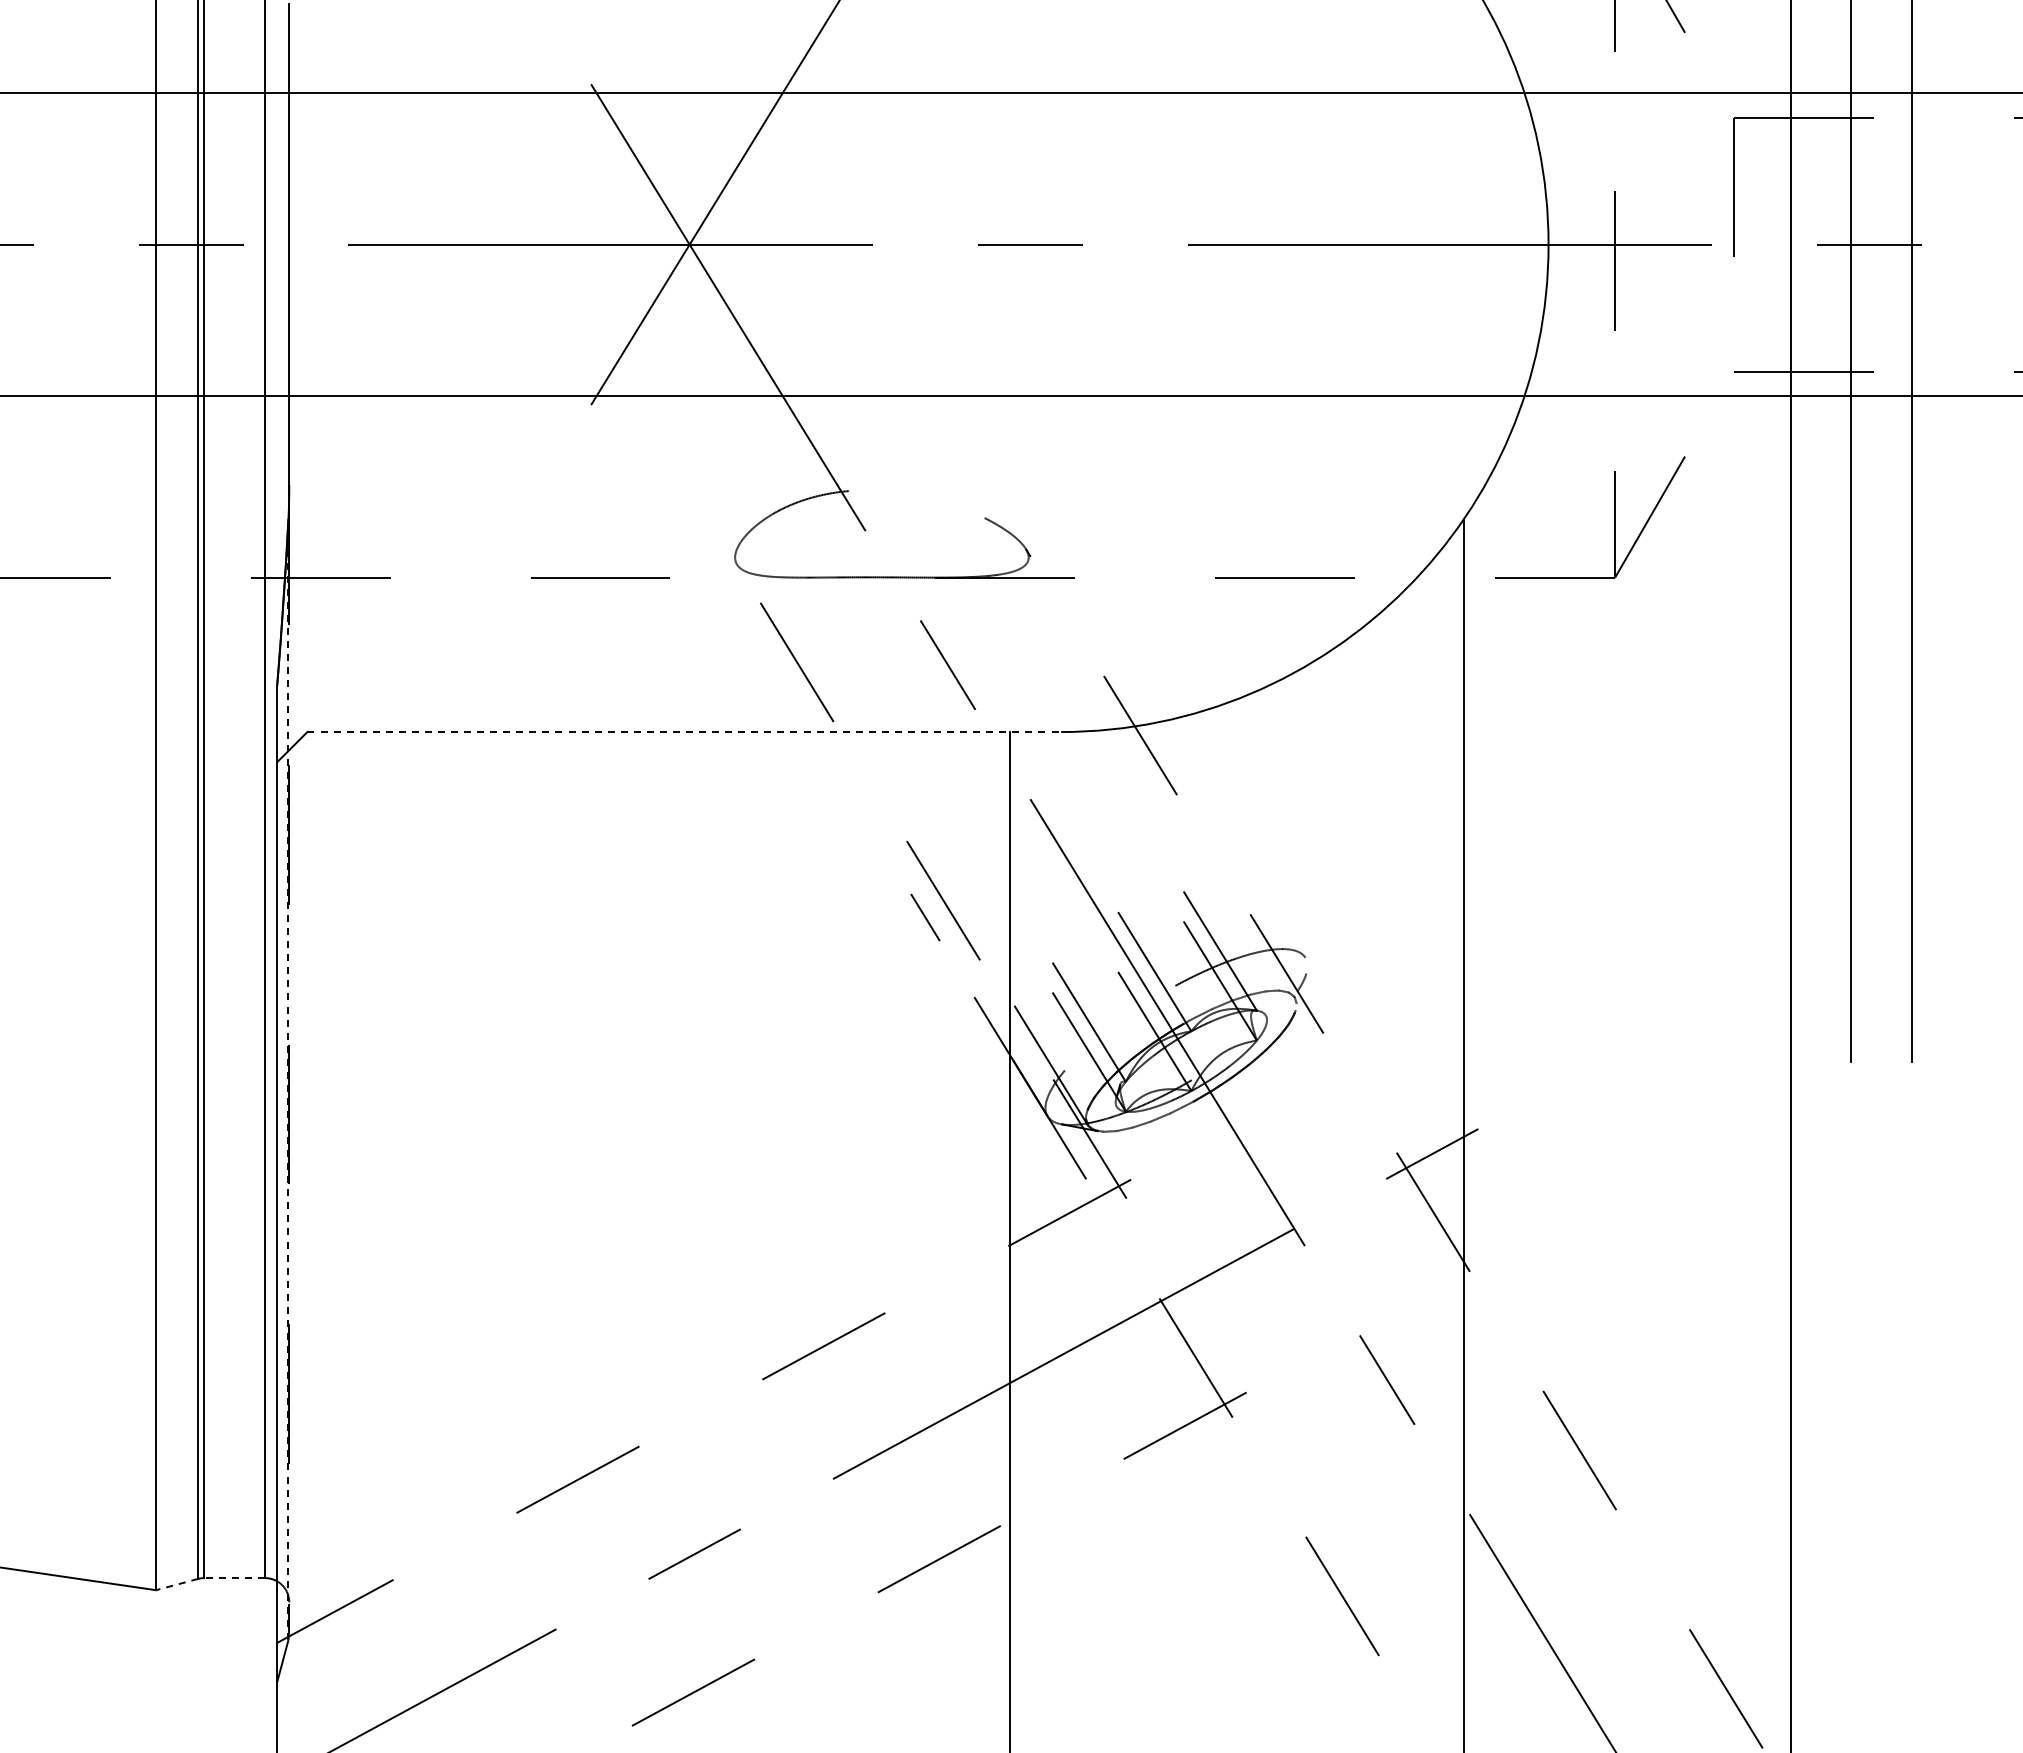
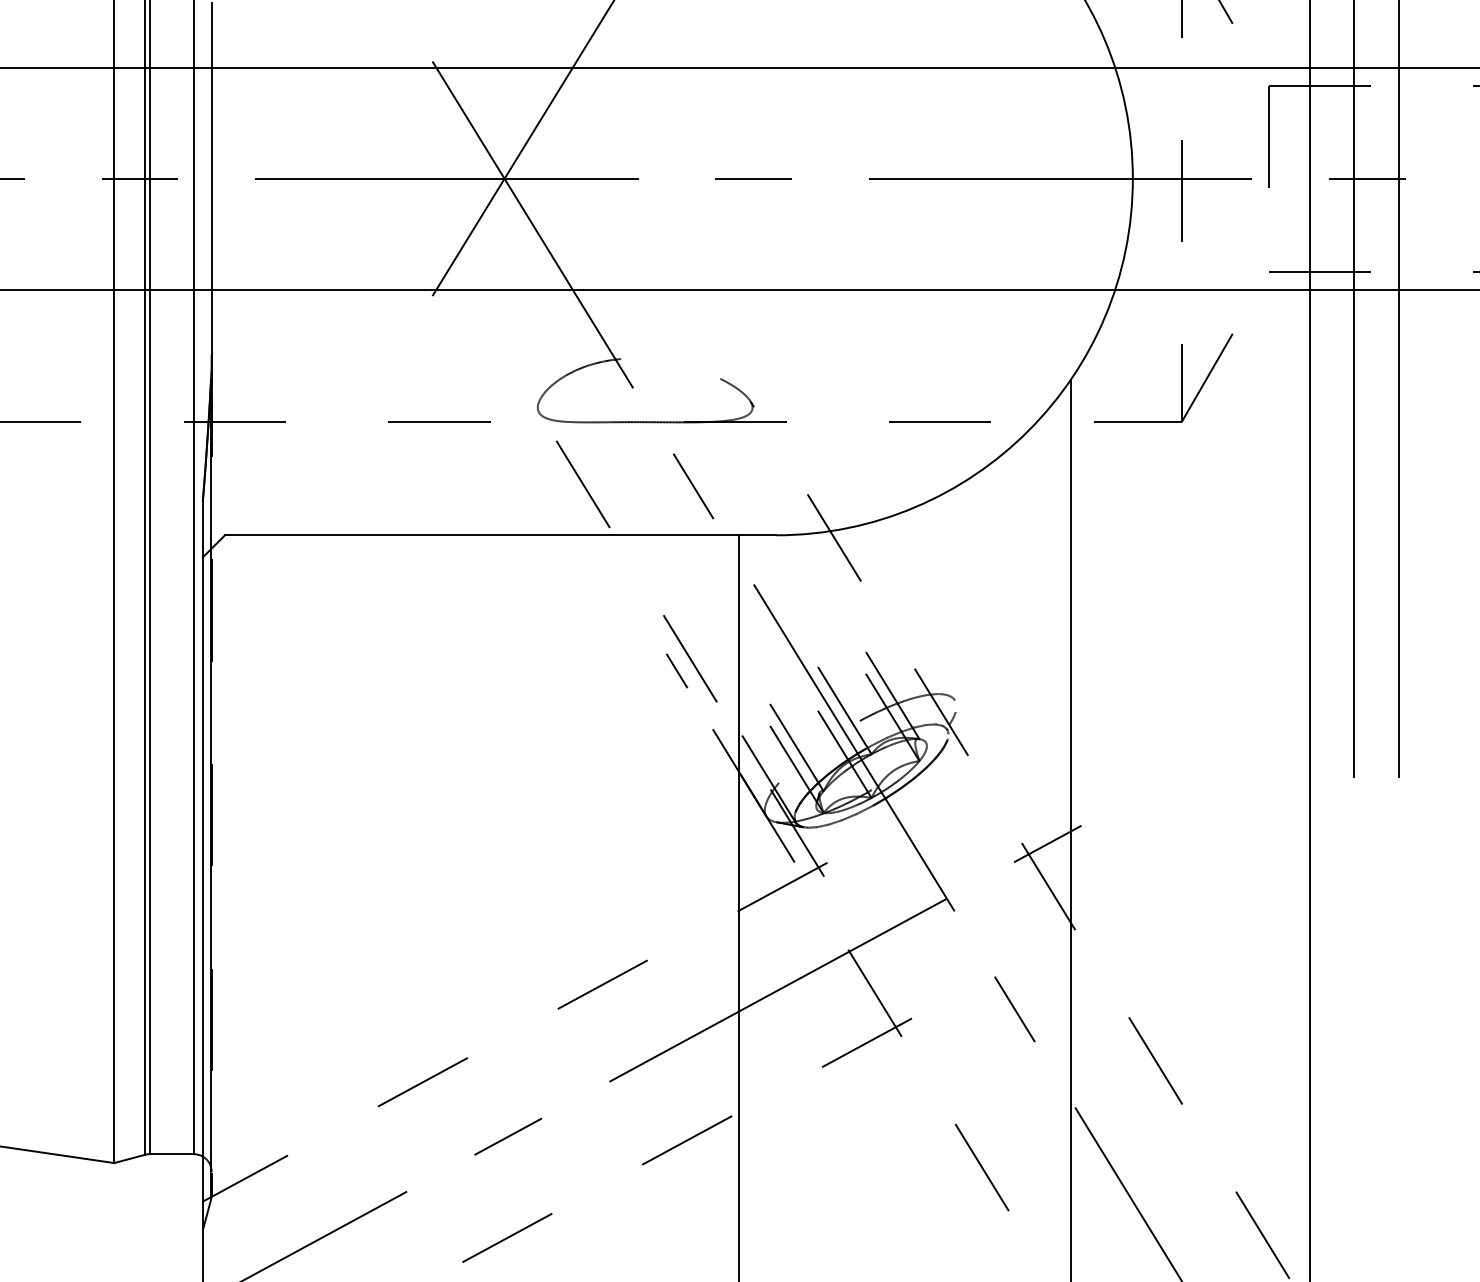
line: (684, 732) -> (500, 535), dashed -> solid
line: (288, 1079) -> (211, 789), dashed -> solid
line: (234, 1578) -> (171, 1154), dashed -> solid
line: (177, 1584) -> (129, 1158), dashed -> solid

